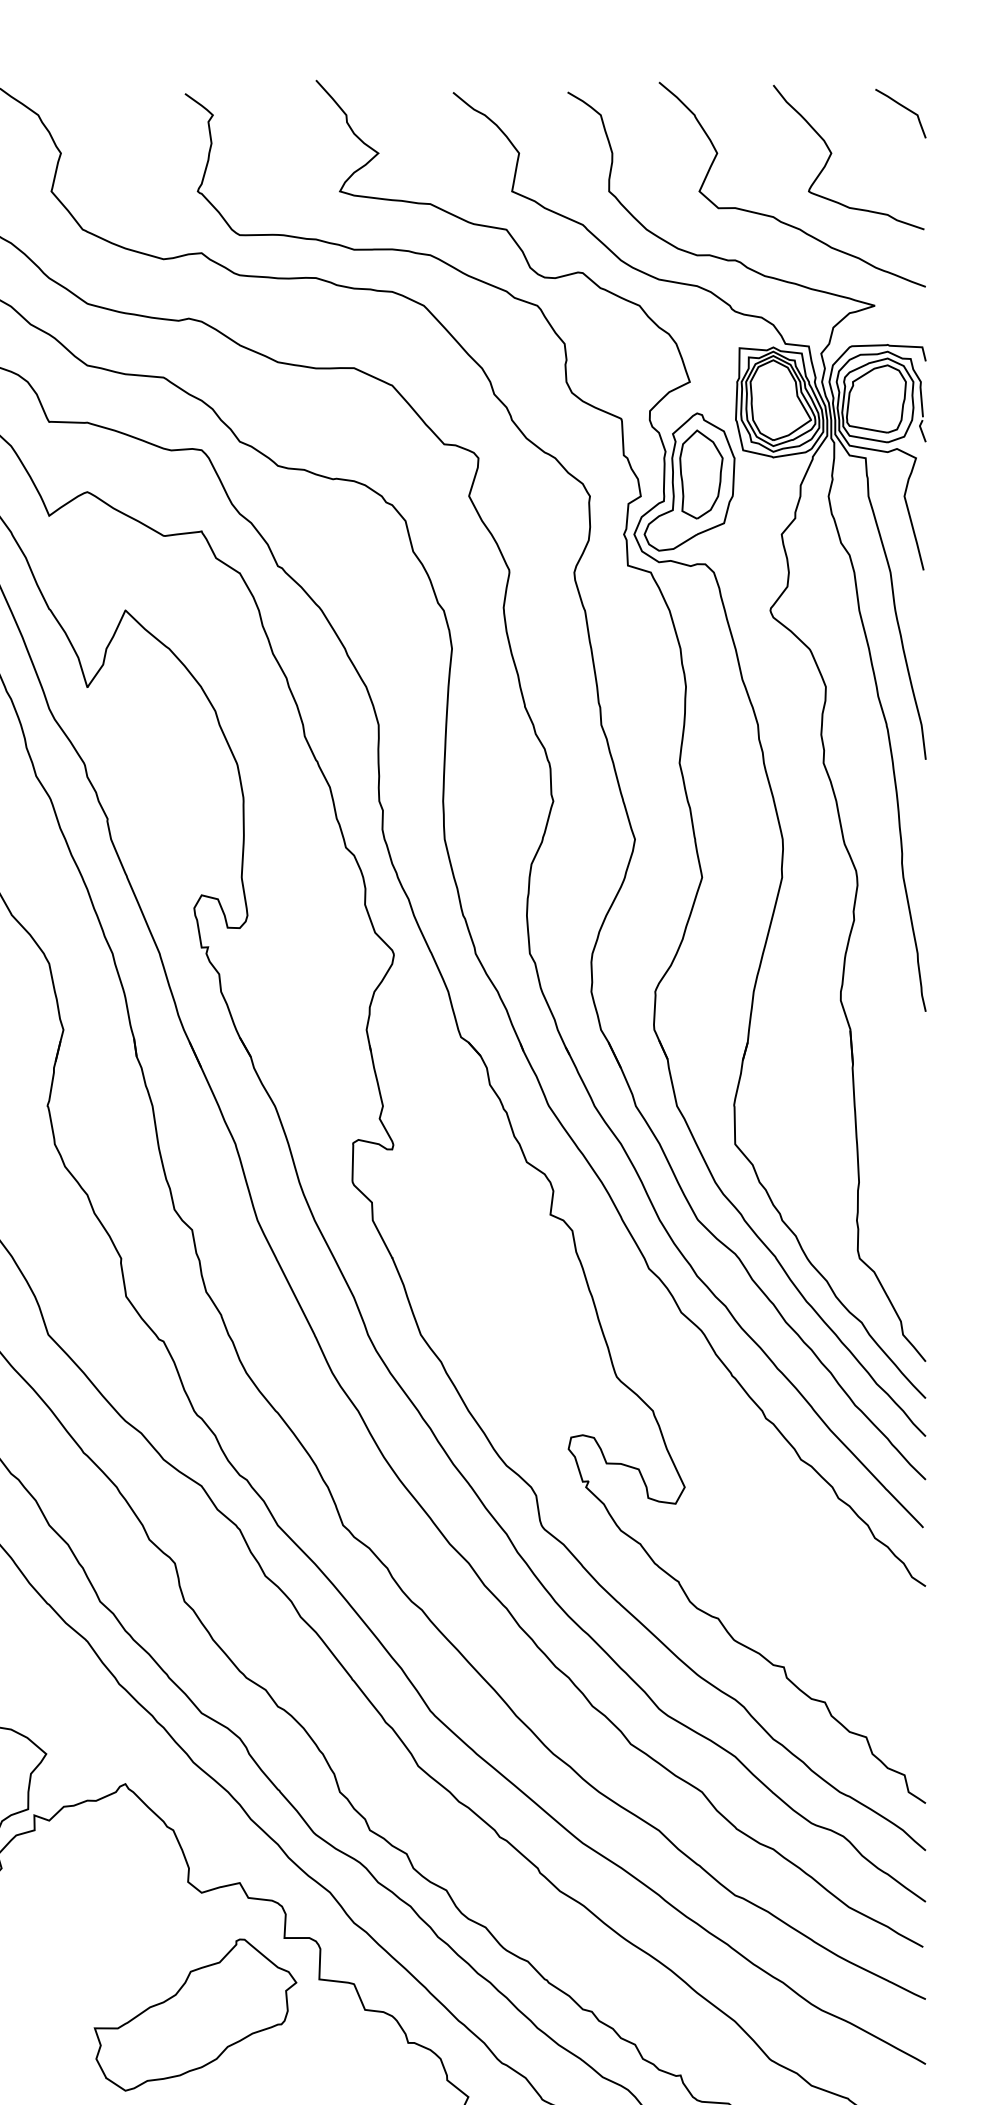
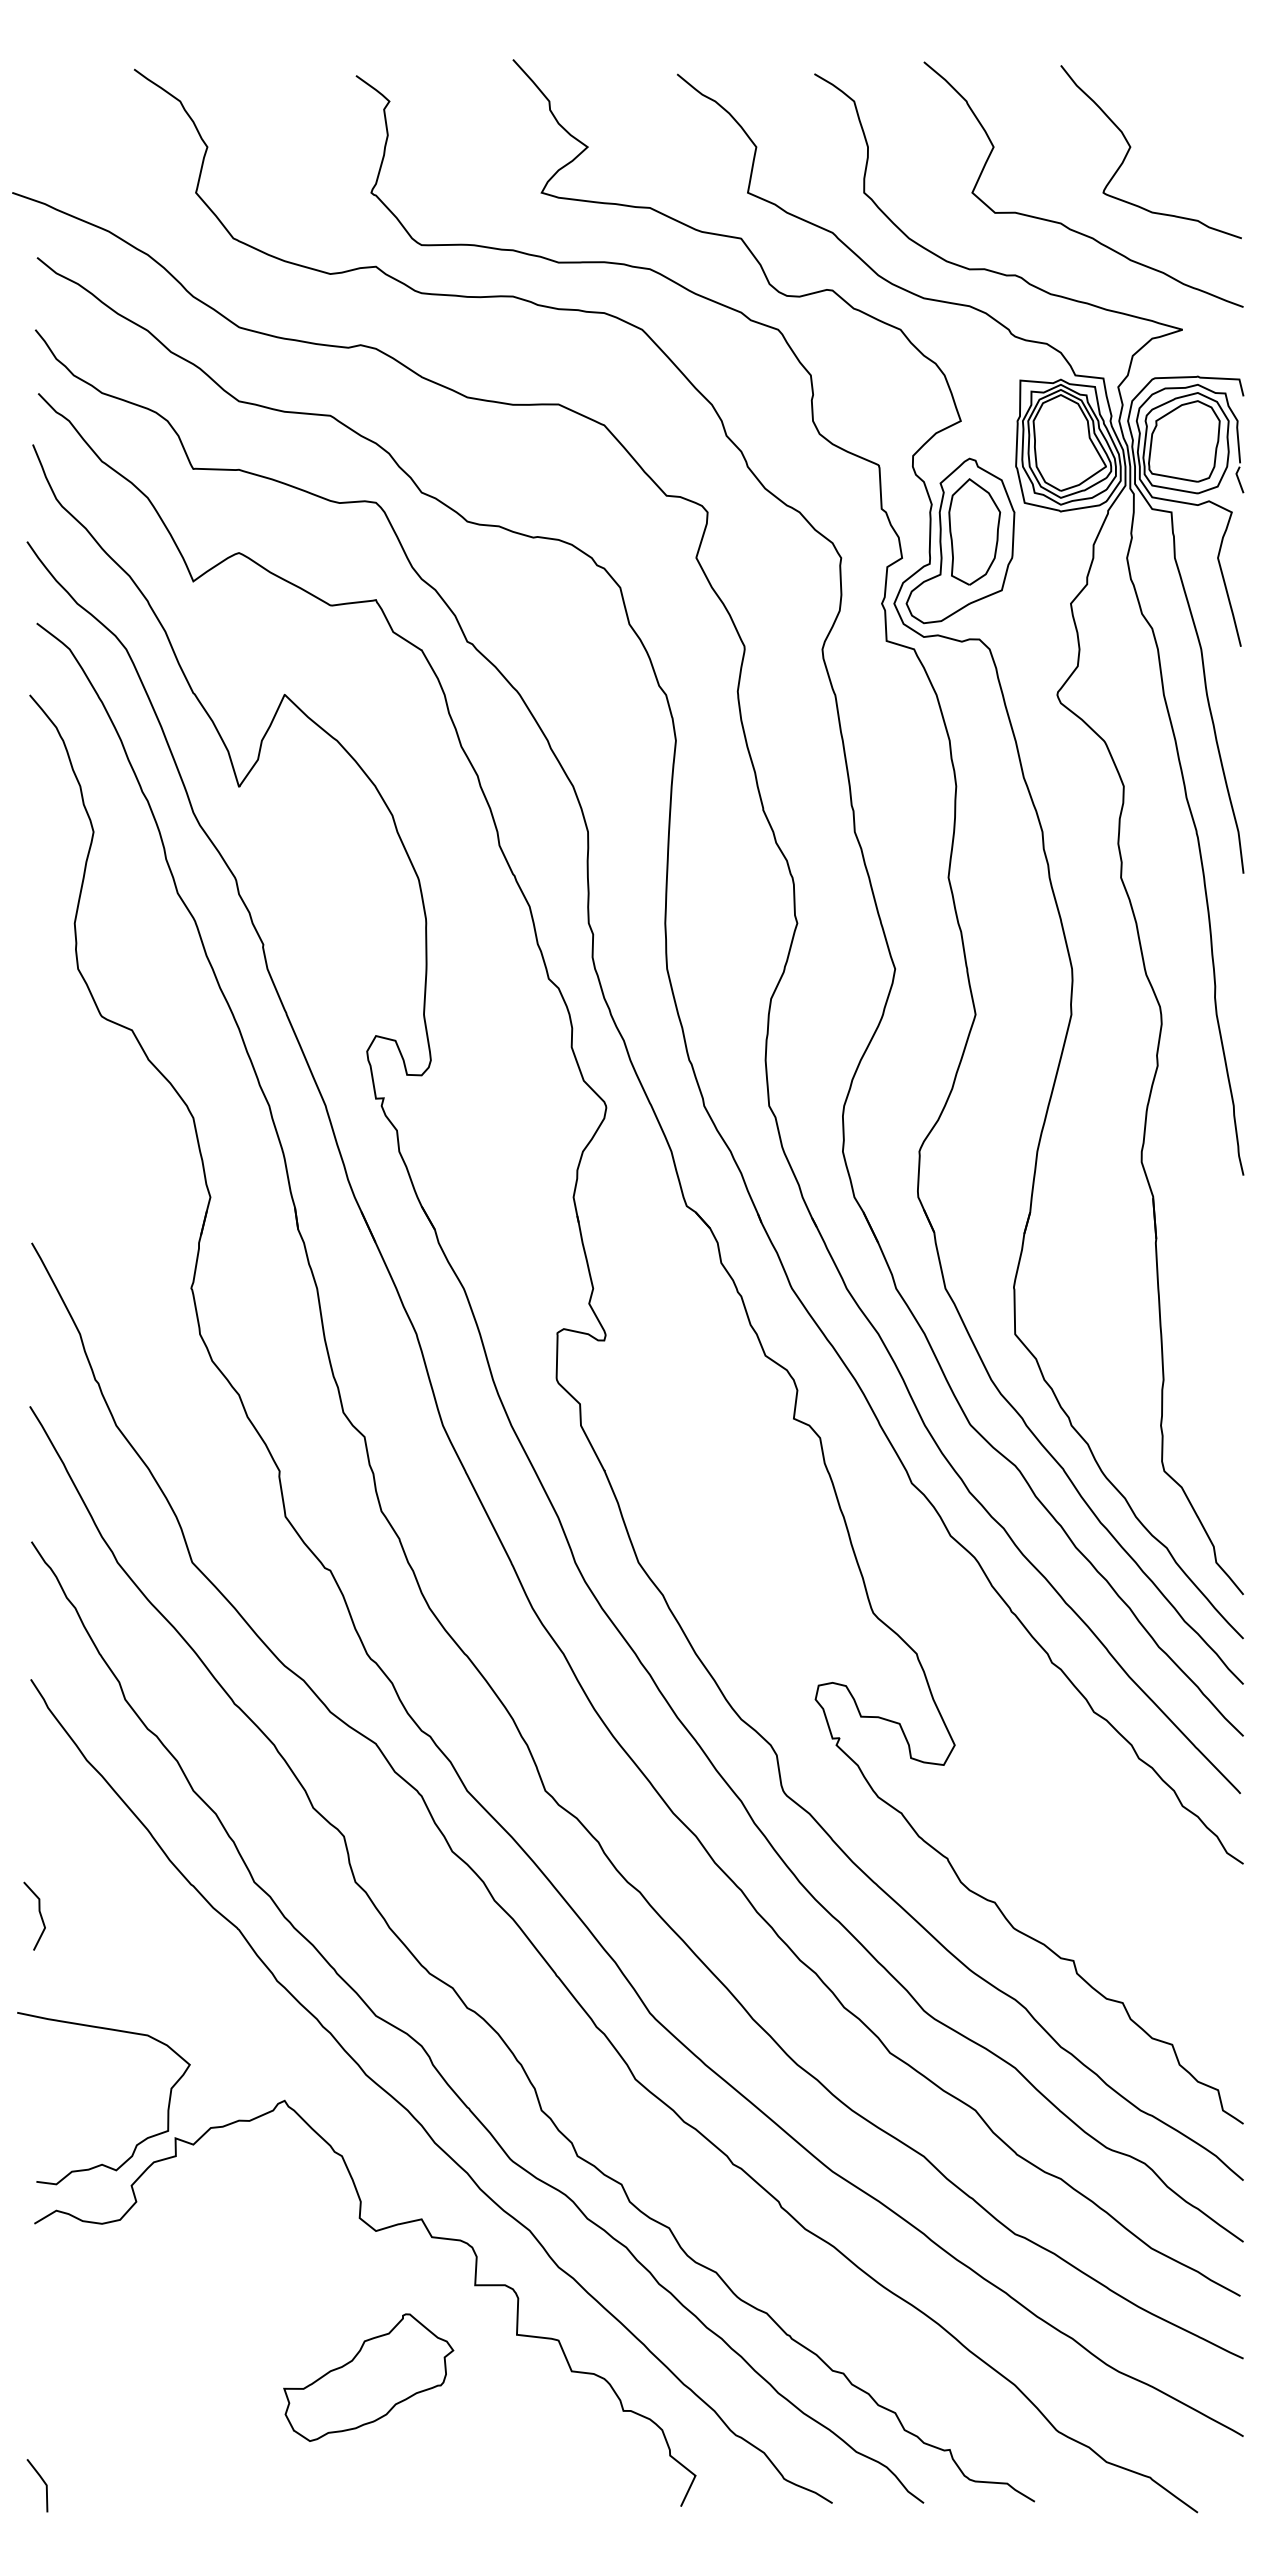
curve: (904, 108) -> (1218, 93), removed
part: (195, 2015) -> (368, 2377), size x0.7

